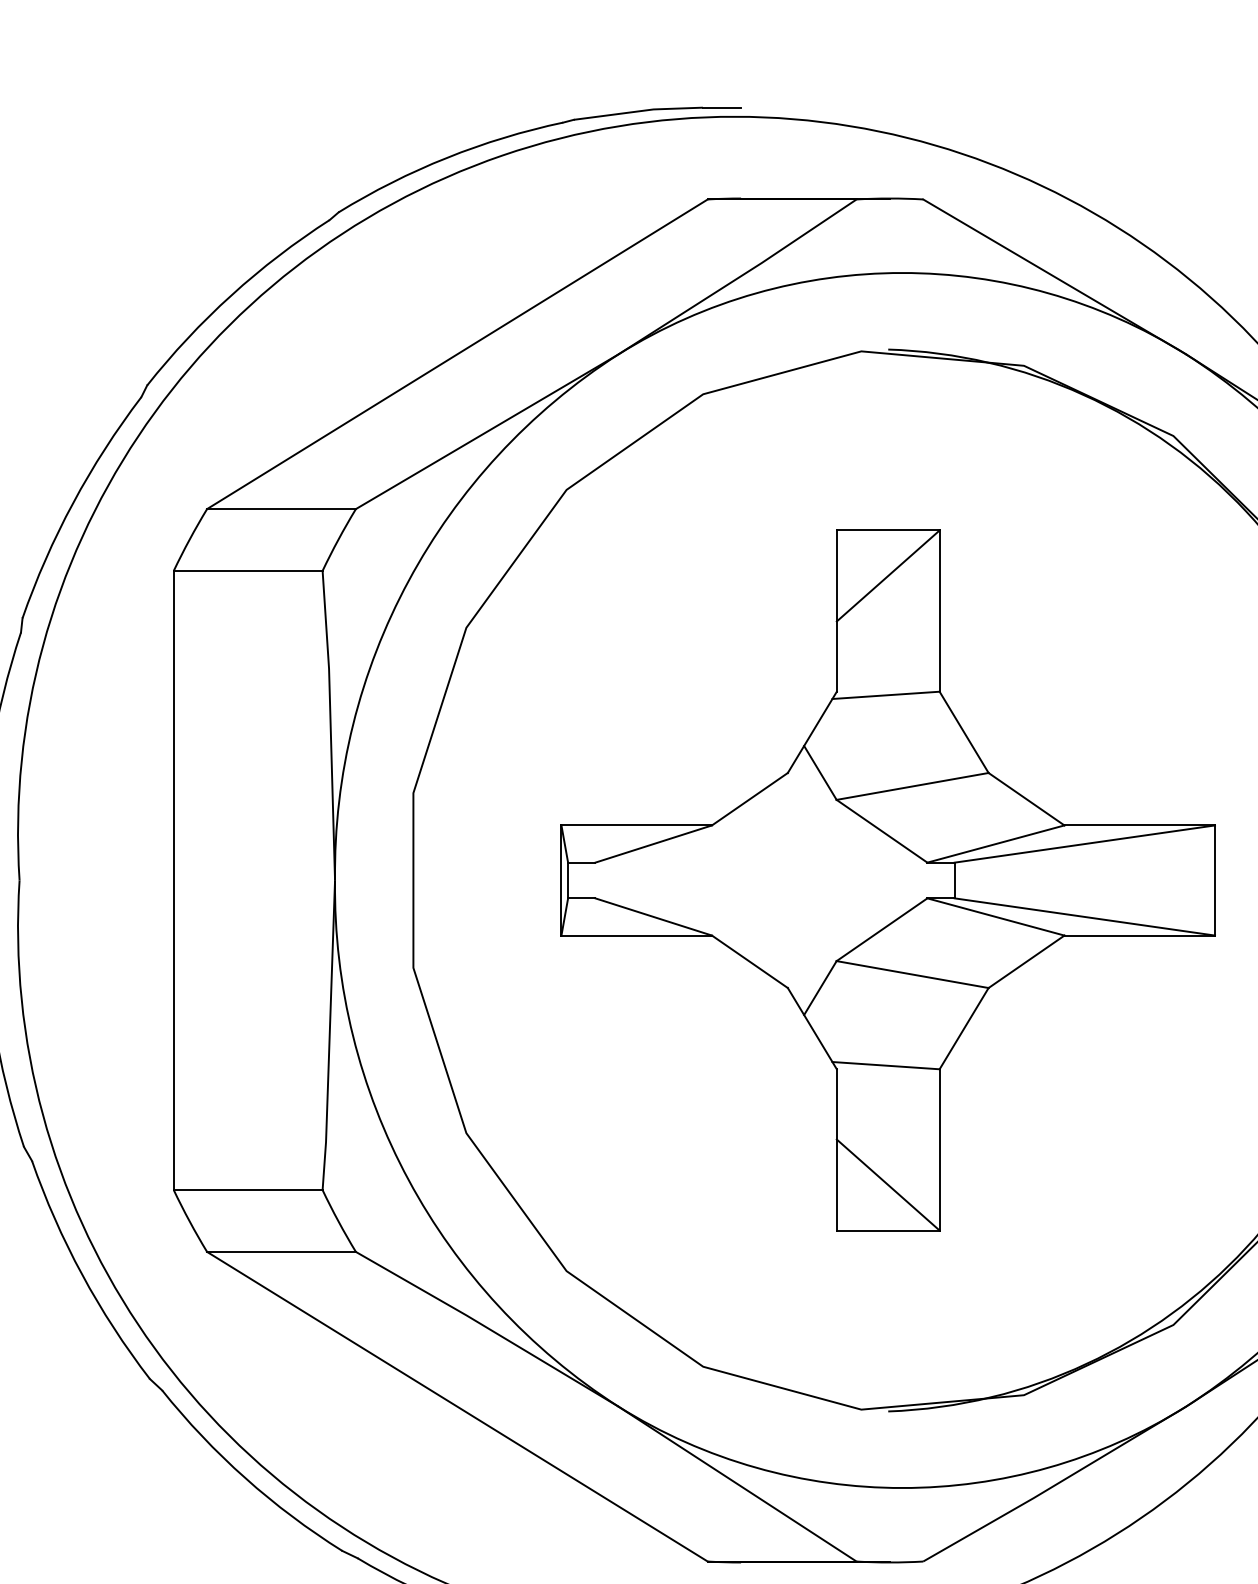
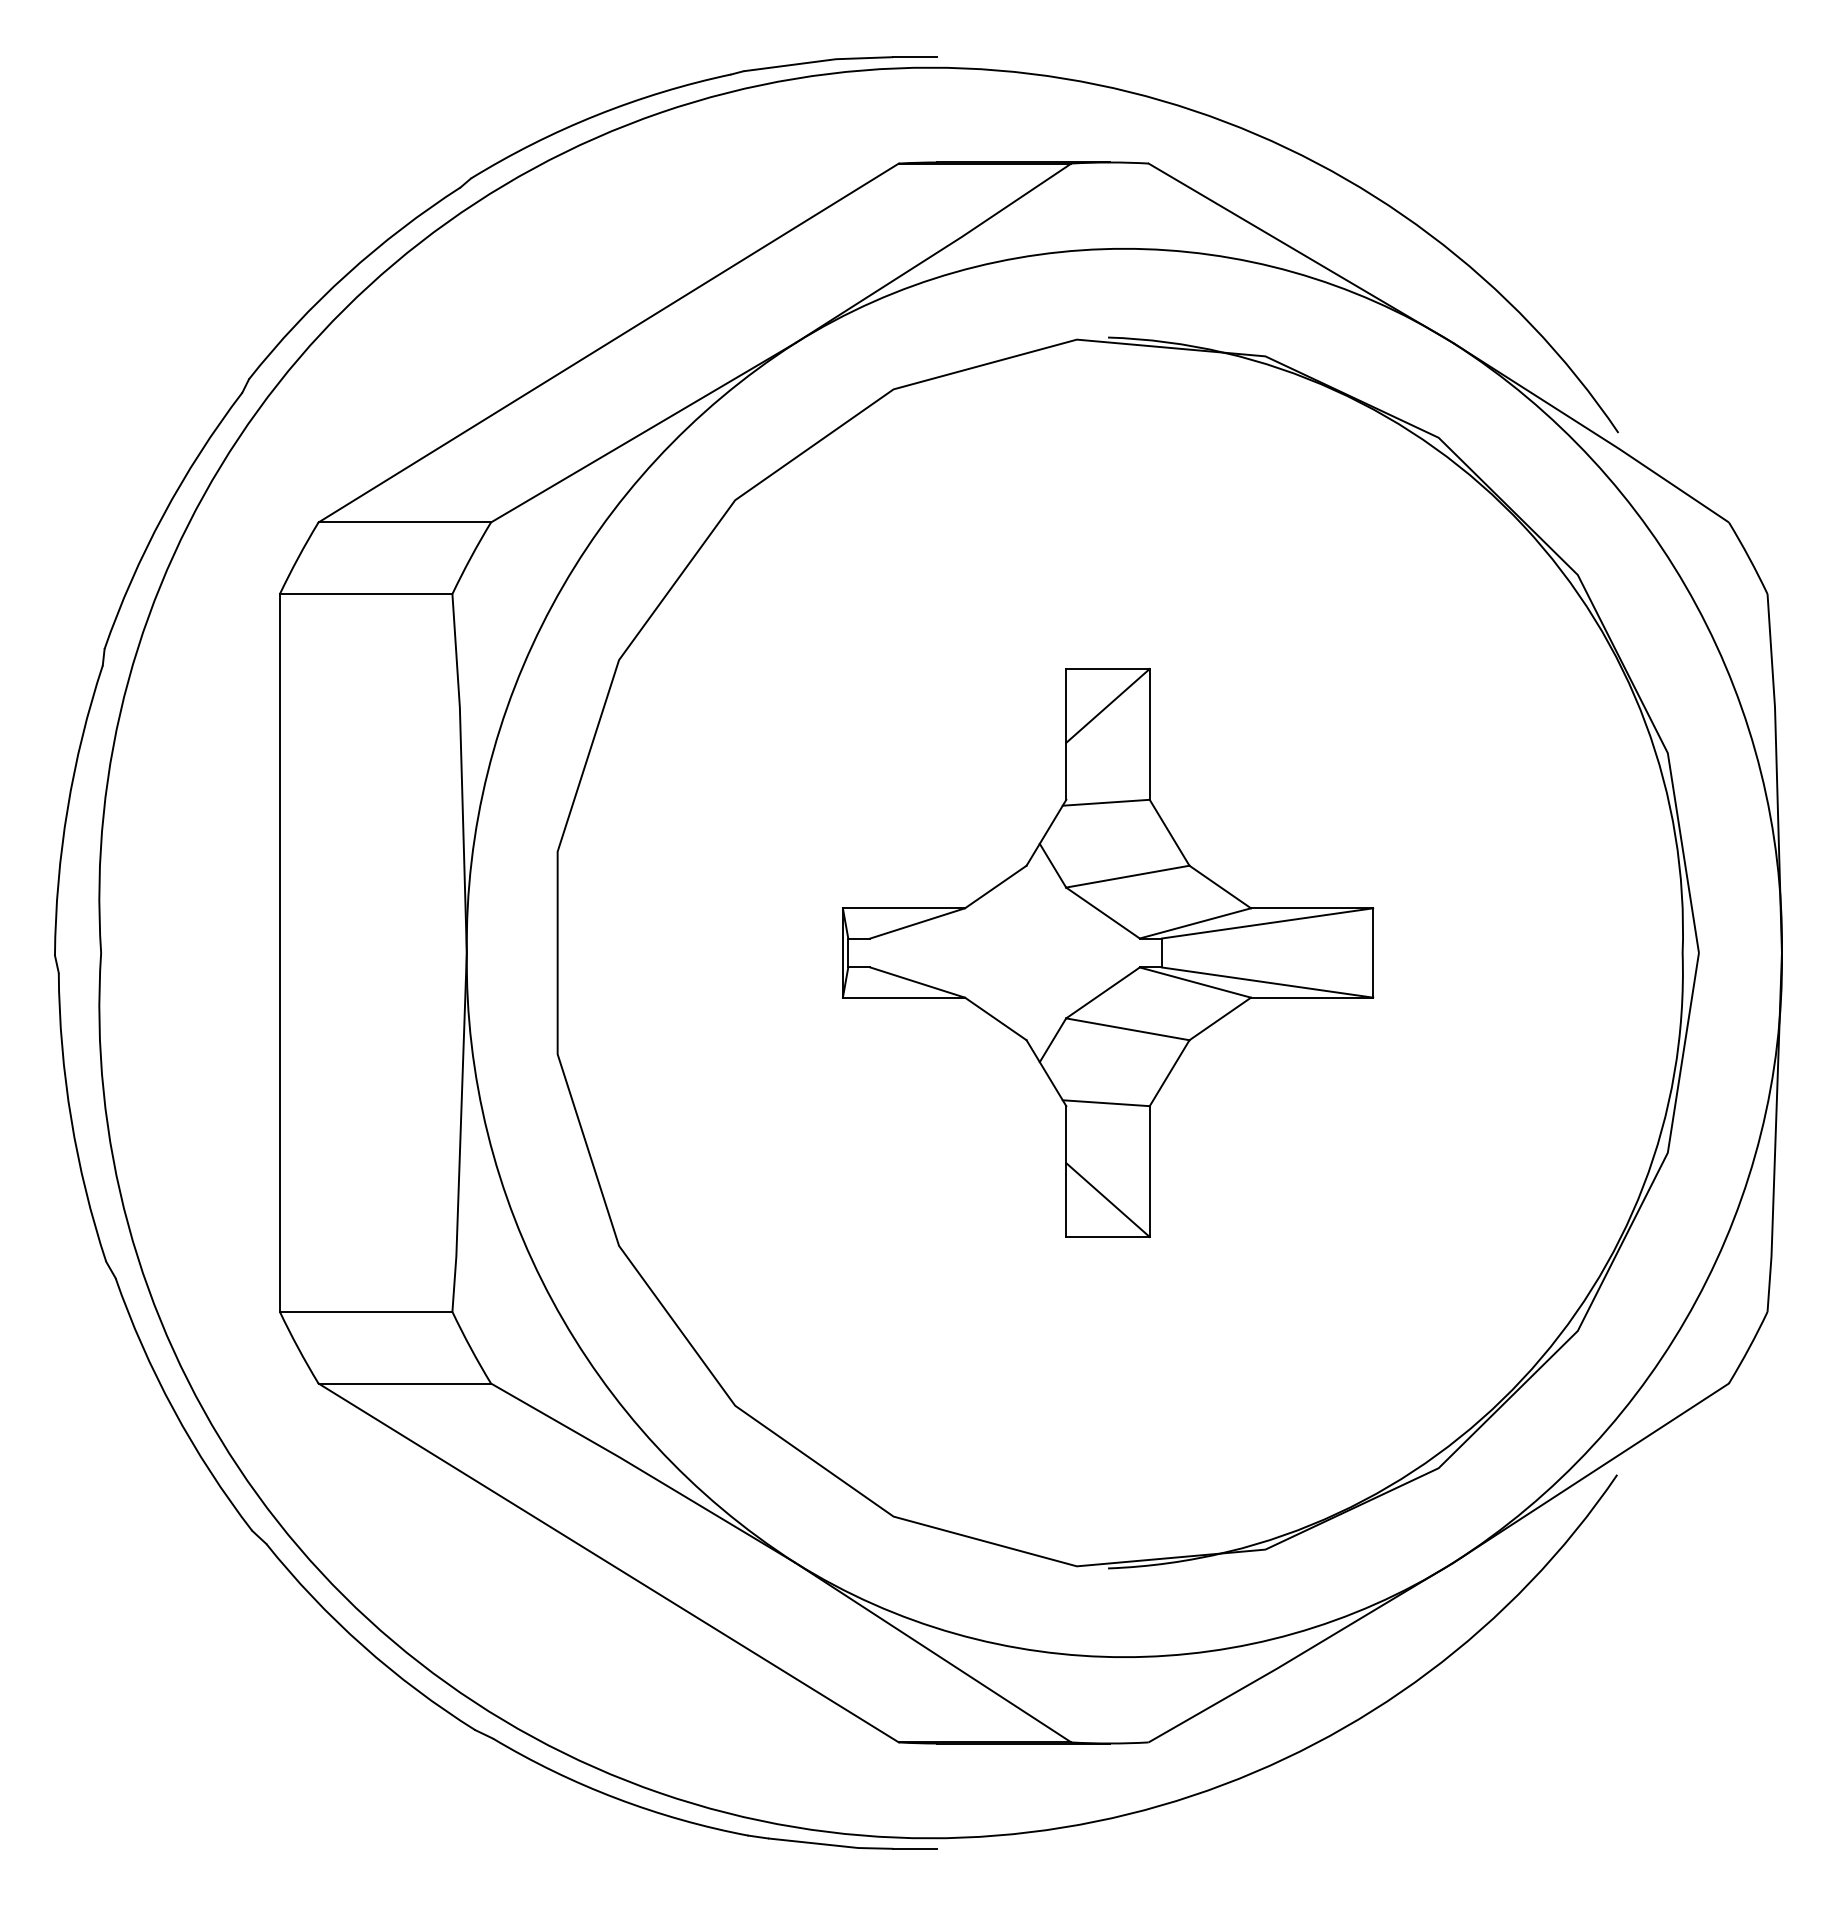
part: (887, 880) -> (1107, 952), size x0.7

